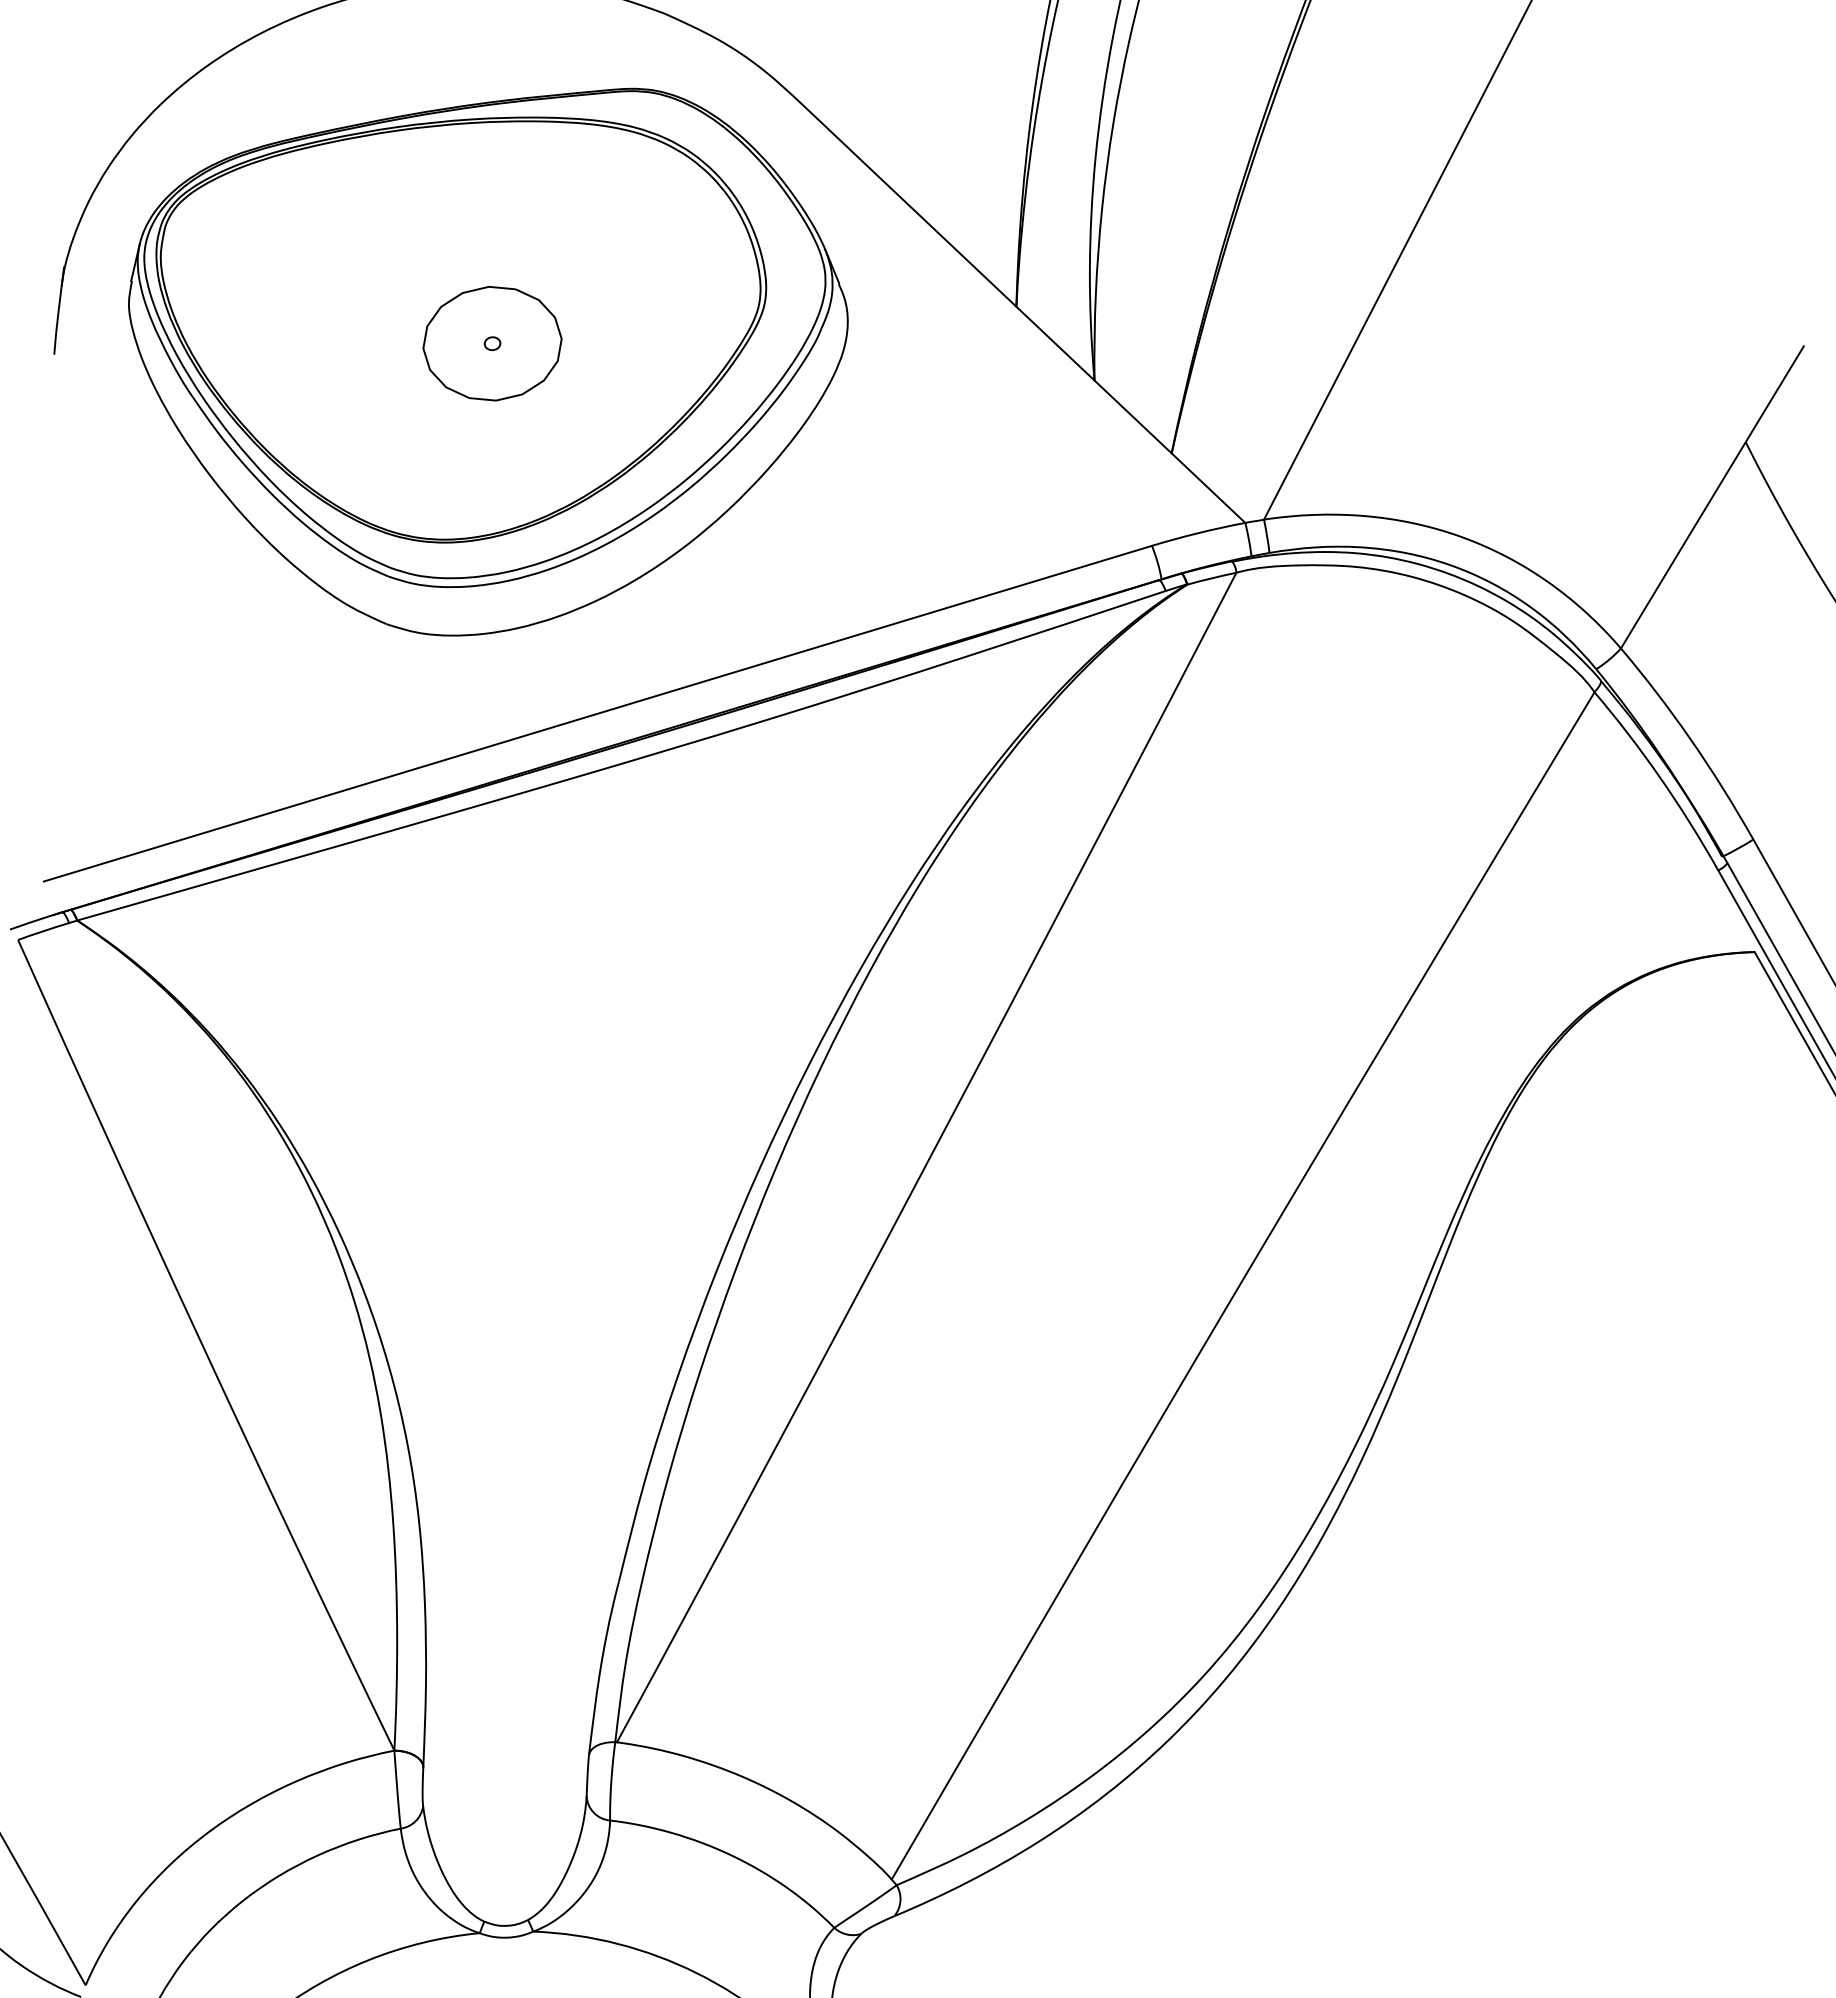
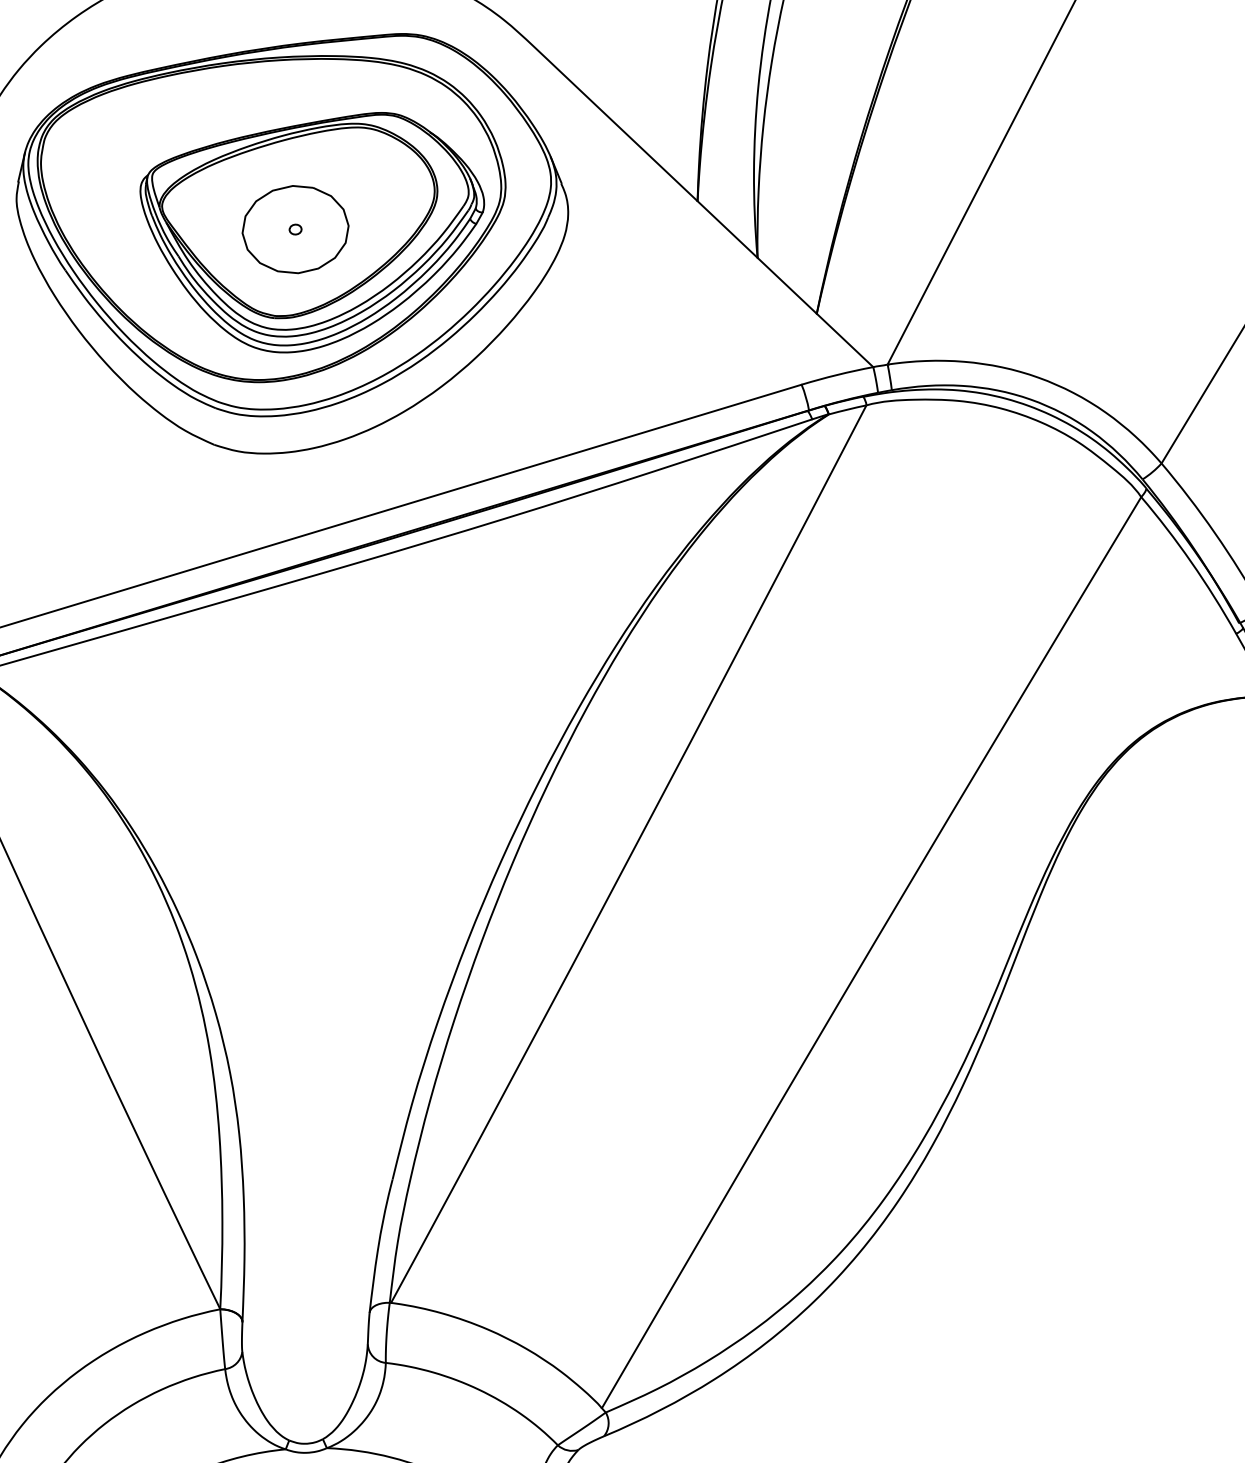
part: (514, 347) -> (312, 232), added

